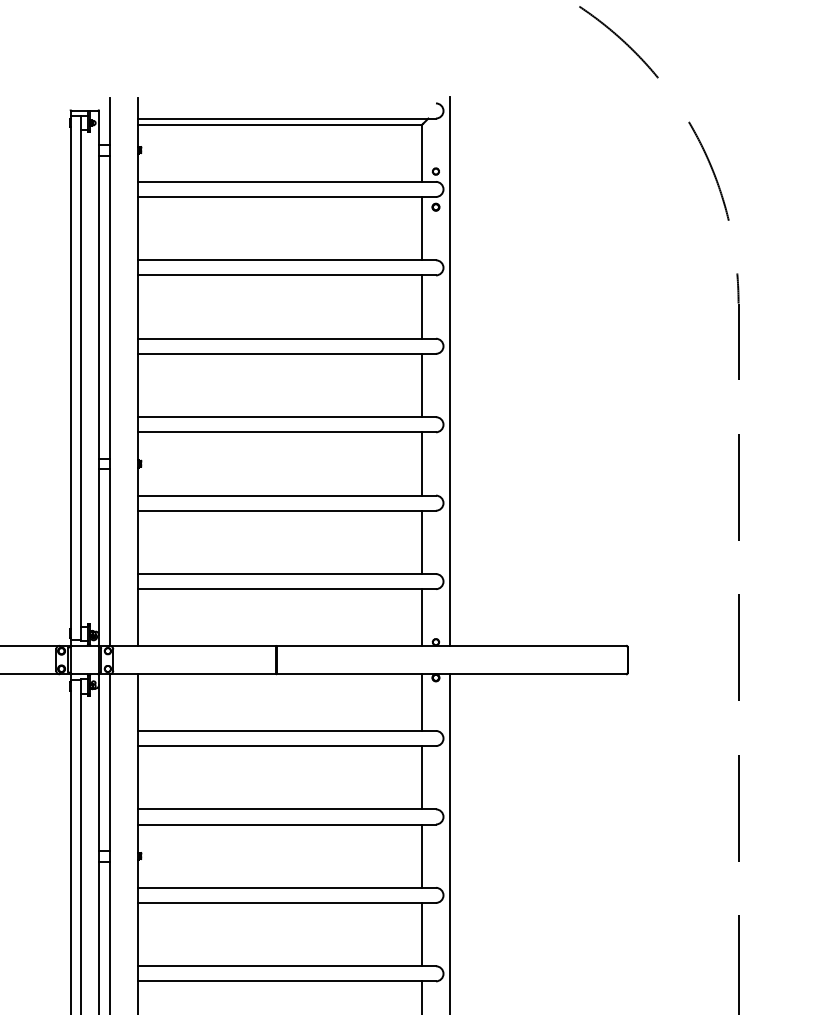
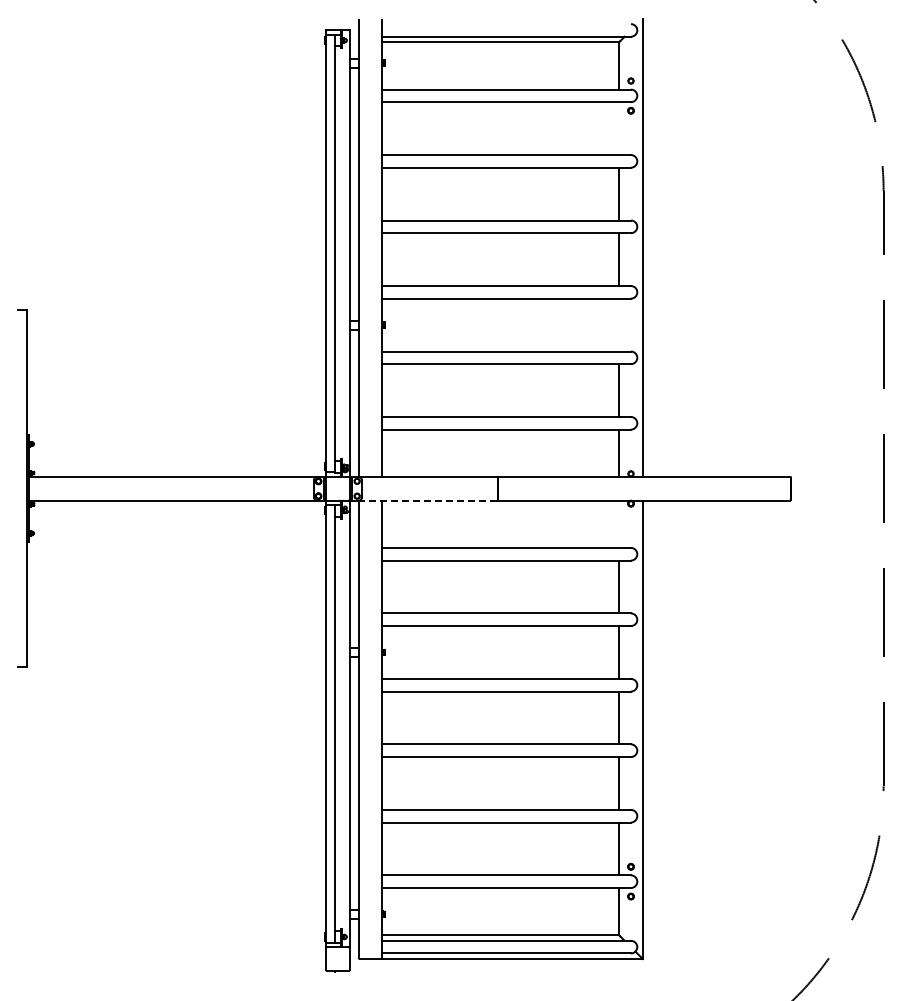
line: (422, 228) -> (619, 128), removed
line: (422, 463) -> (619, 324), removed
line: (192, 674) -> (427, 500), solid -> dashed
line: (422, 701) -> (619, 523), removed

